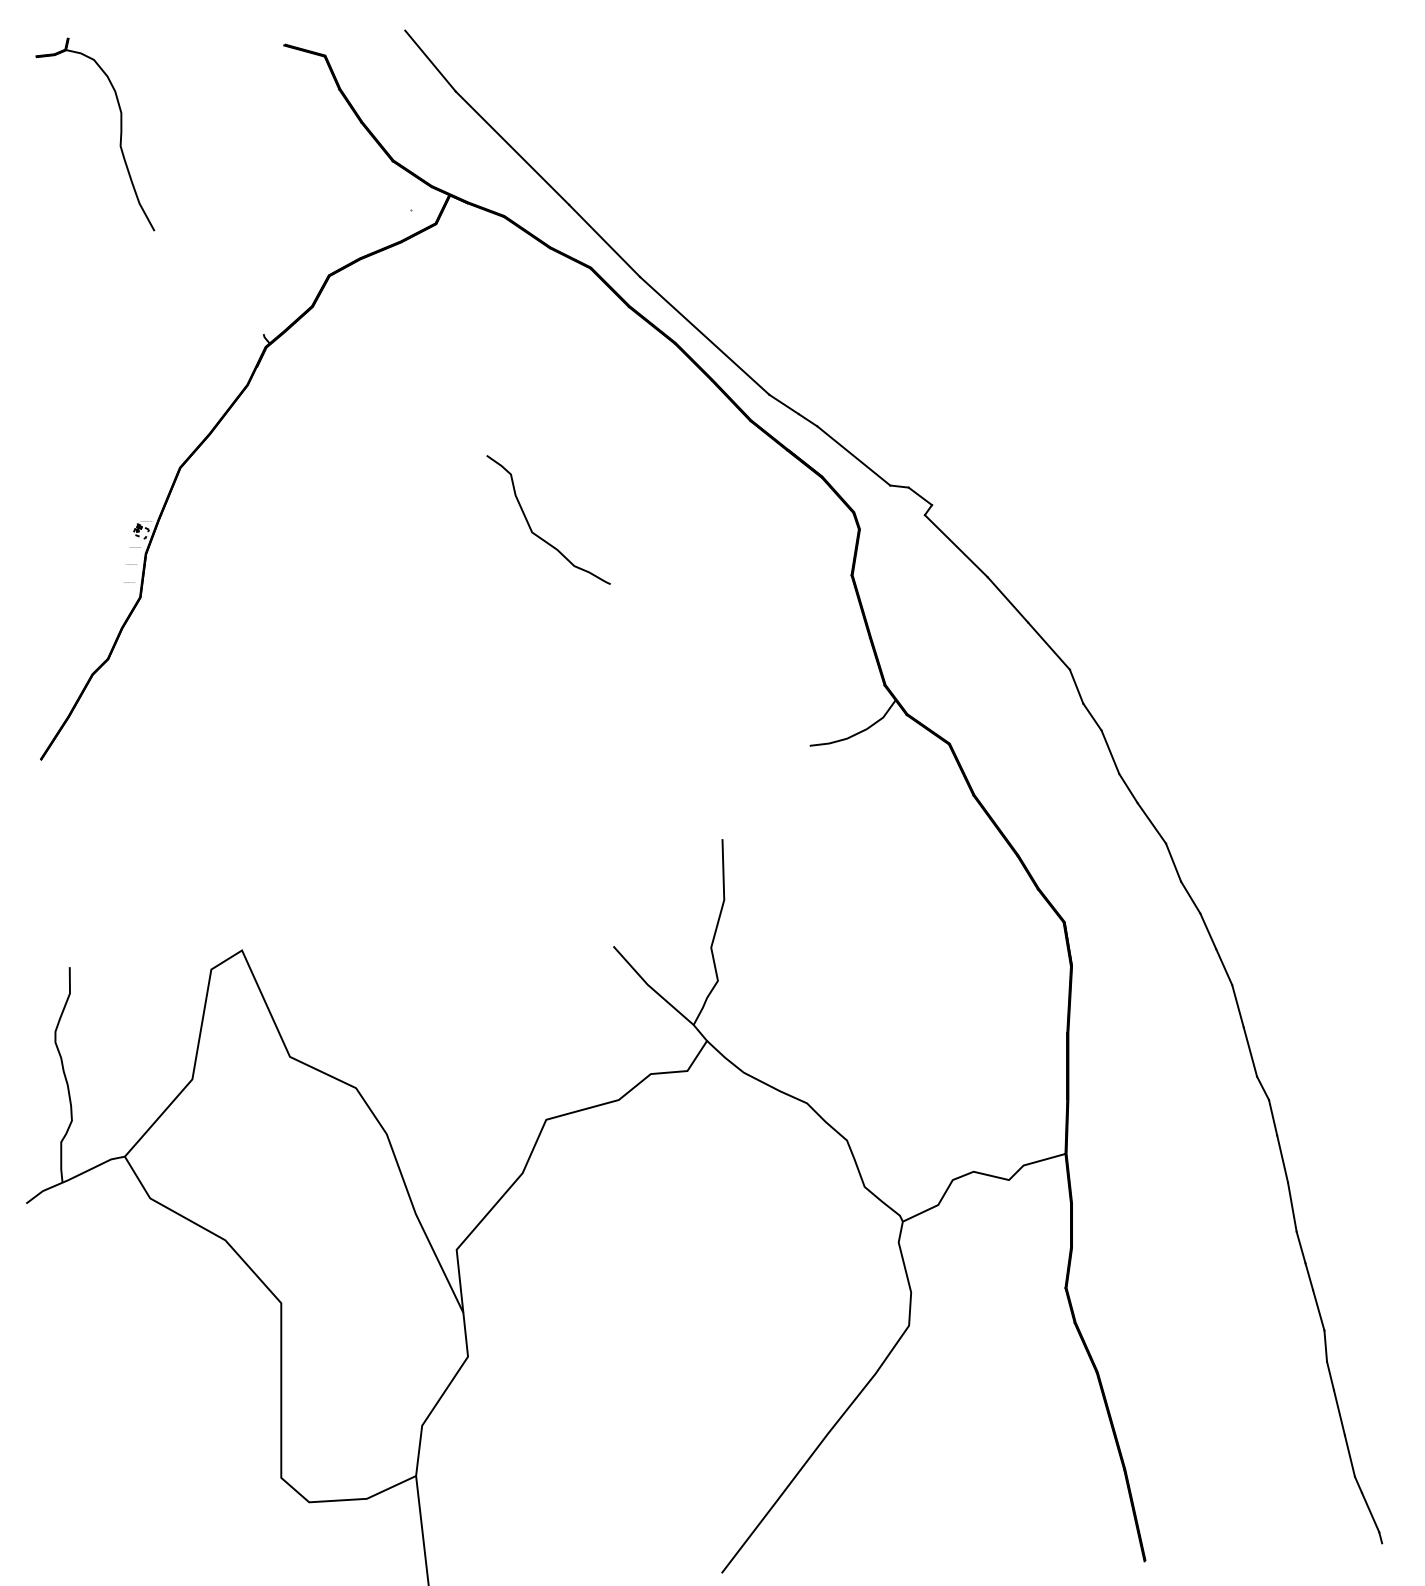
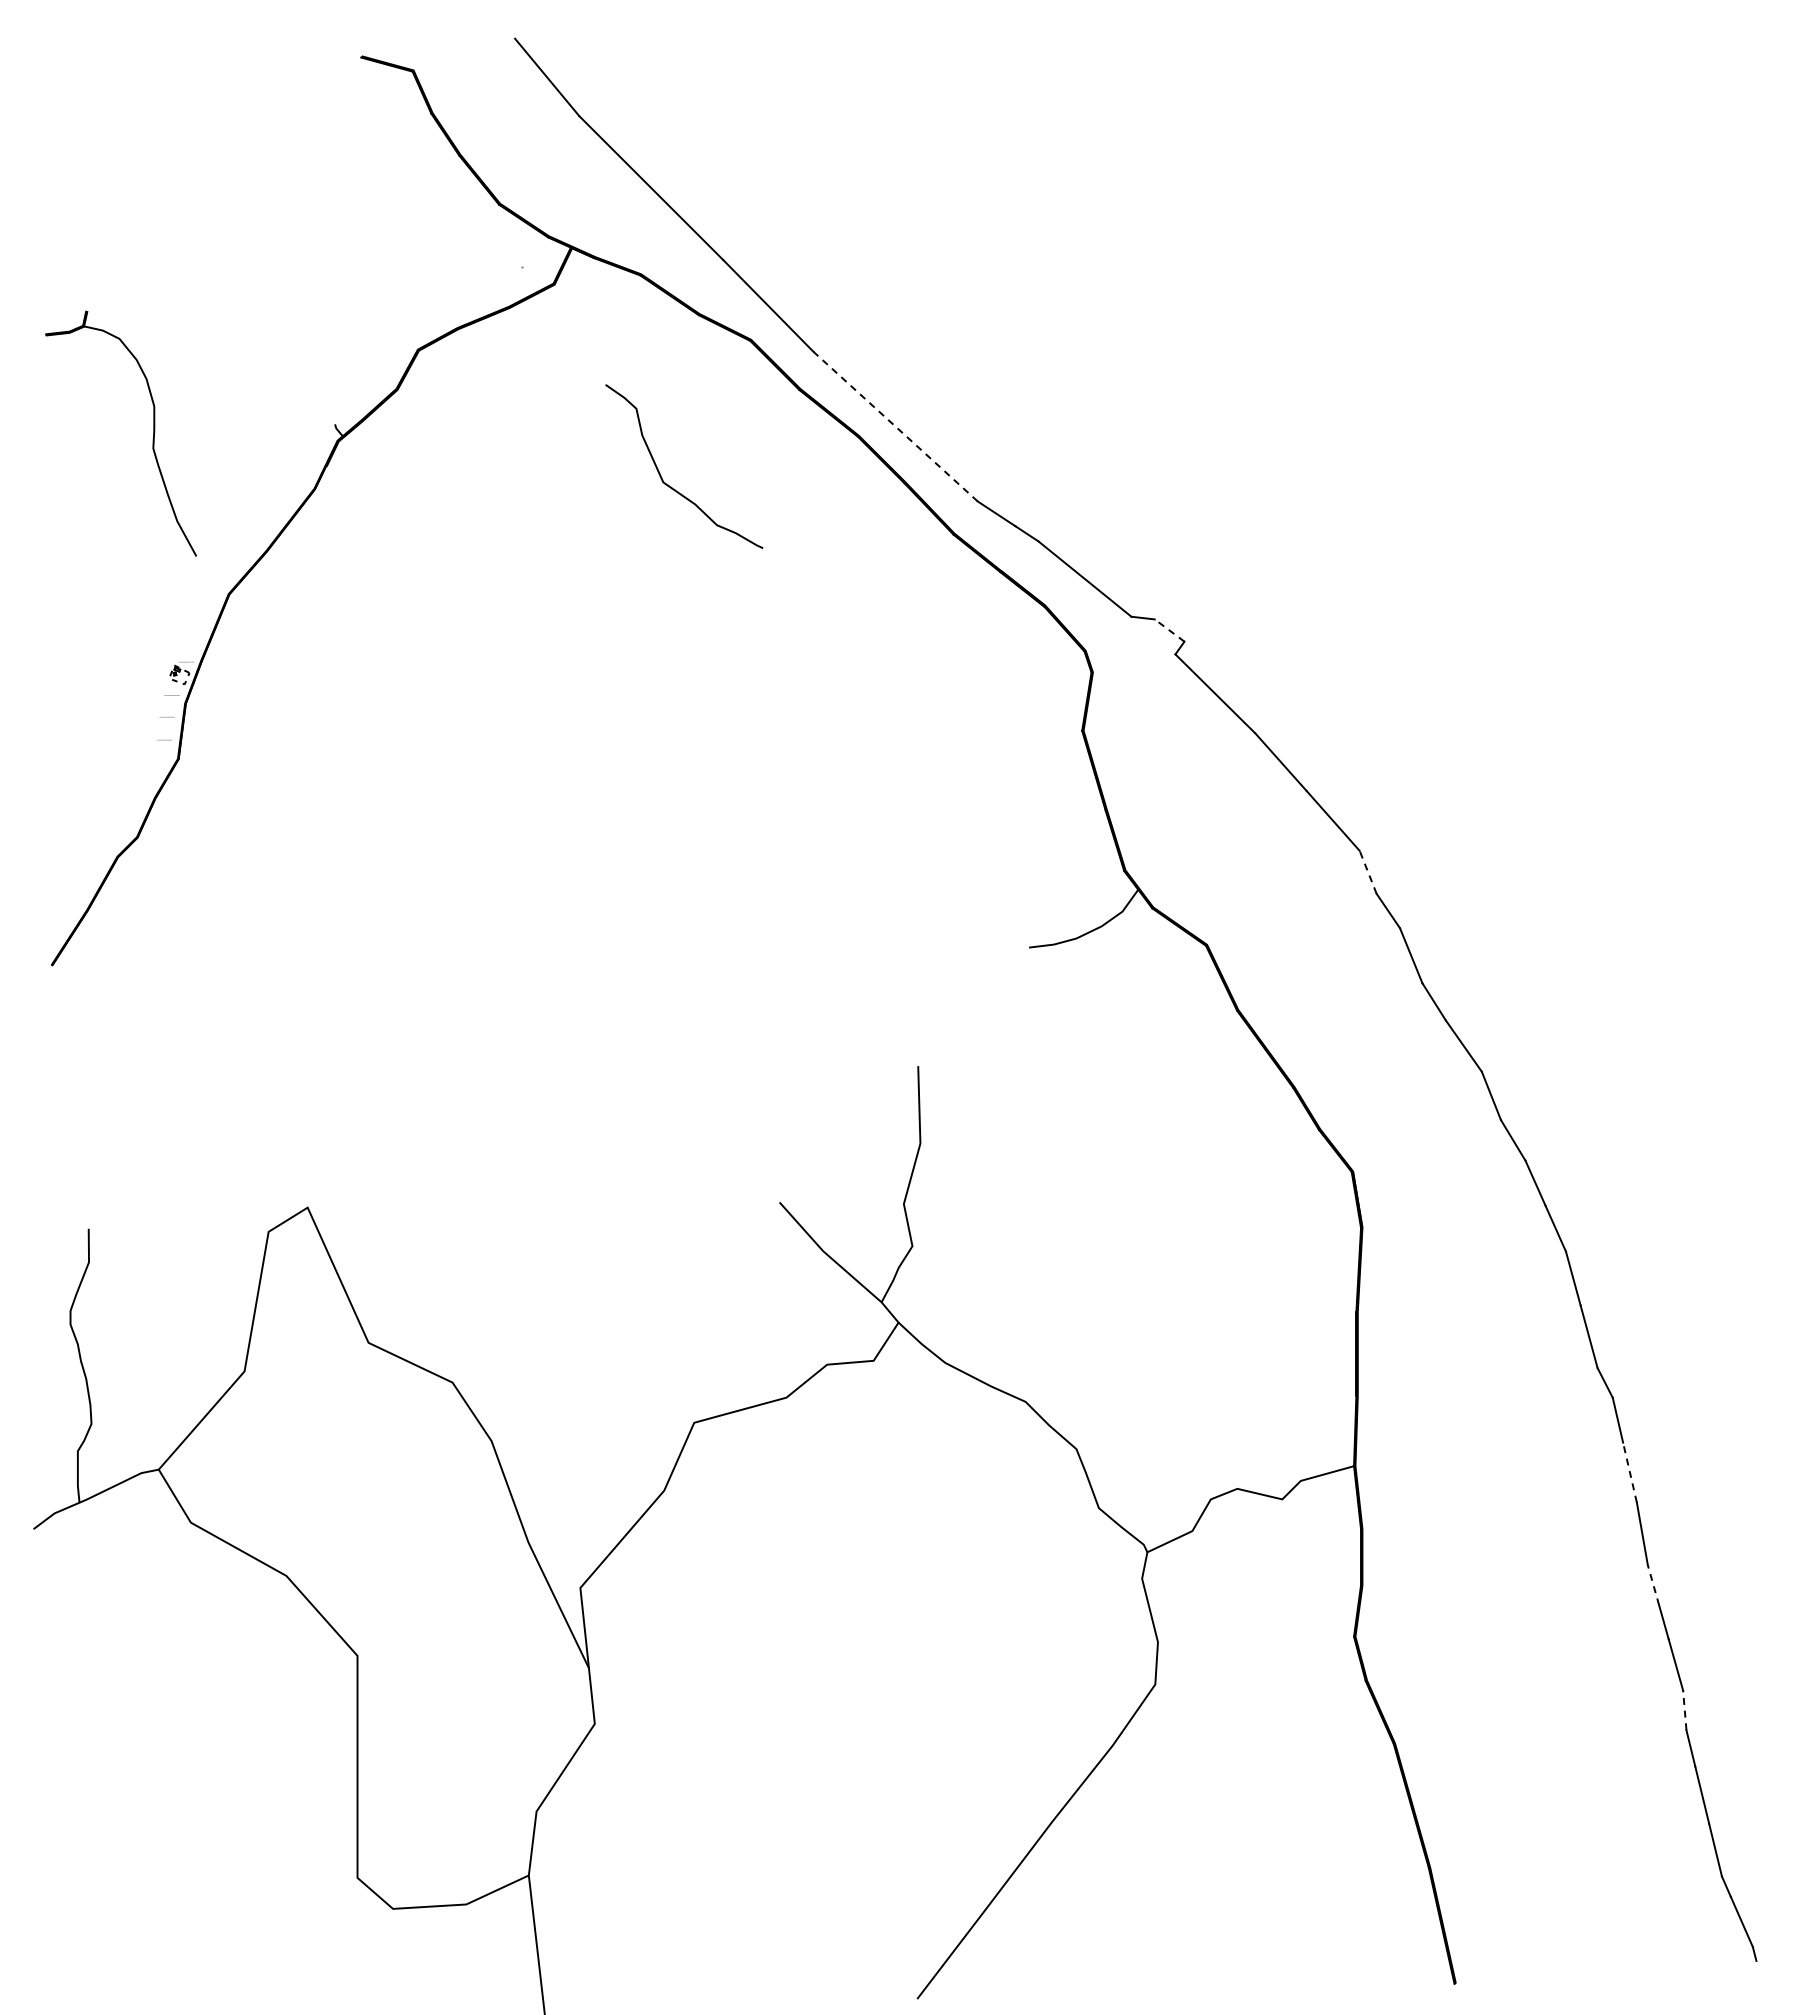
part: (119, 139) -> (152, 439), moved
line: (704, 335) -> (895, 426), solid -> dashed
line: (920, 496) -> (1169, 630), solid -> dashed
curve: (538, 535) -> (671, 486), moved
line: (1076, 685) -> (1368, 871), solid -> dashed
line: (1282, 1158) -> (1629, 1472), solid -> dashed
line: (1301, 1247) -> (1653, 1585), solid -> dashed
line: (1325, 1346) -> (1684, 1710), solid -> dashed

